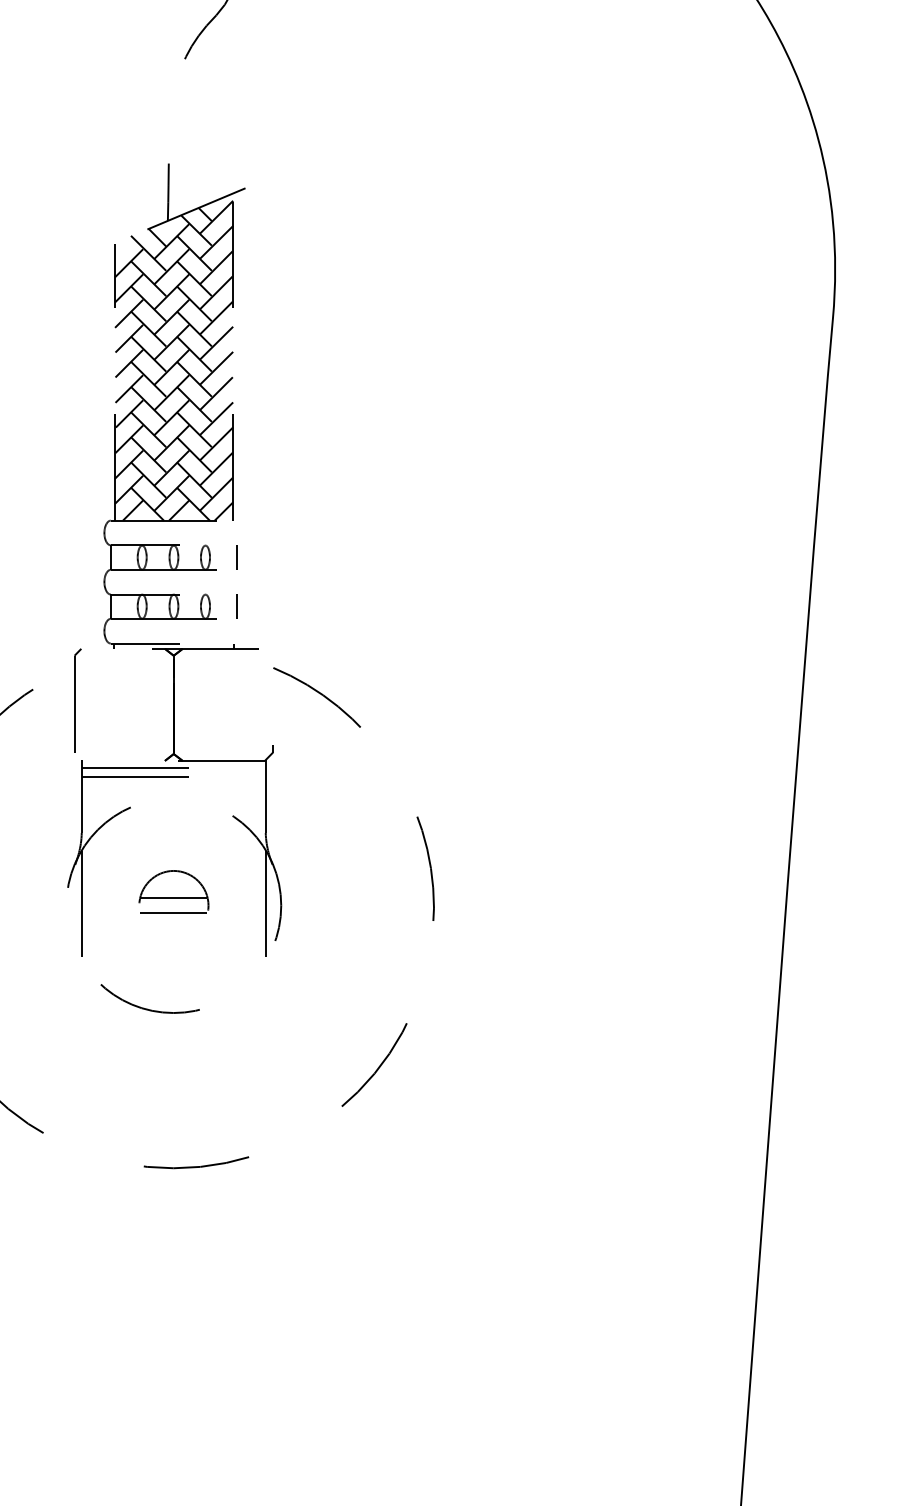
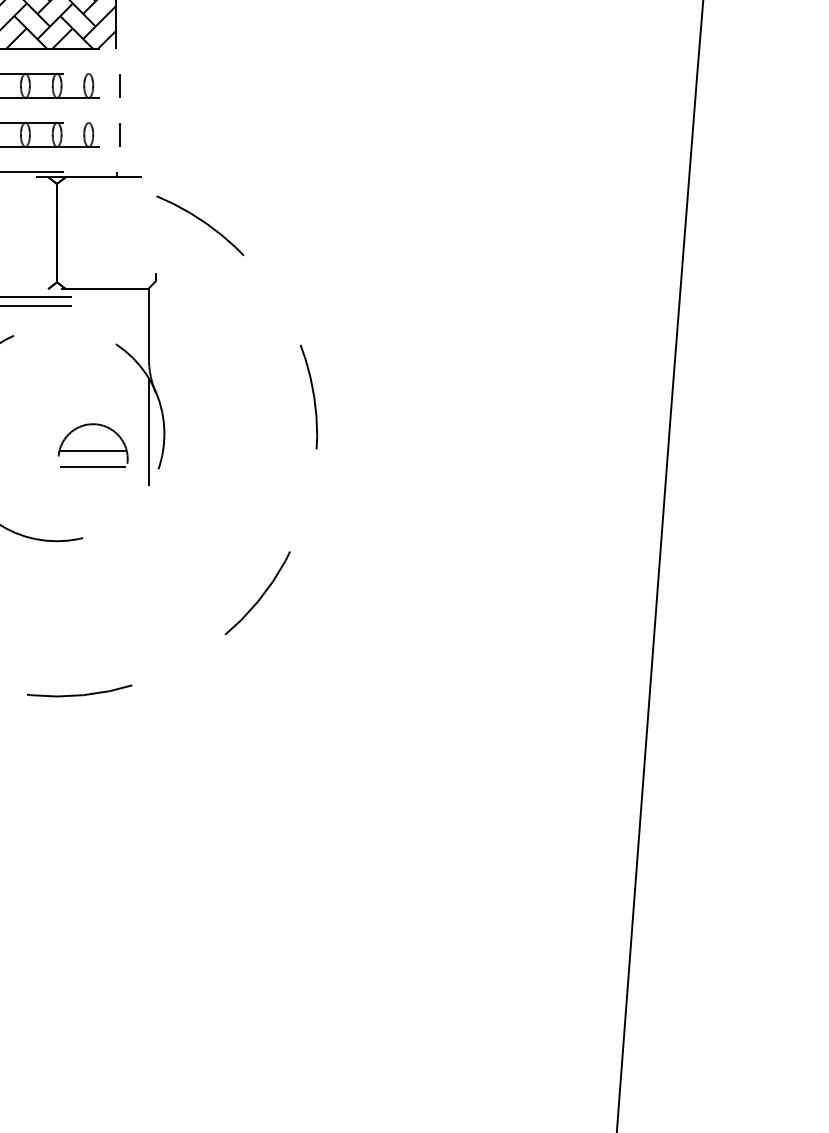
part: (173, 891) -> (92, 444), moved

